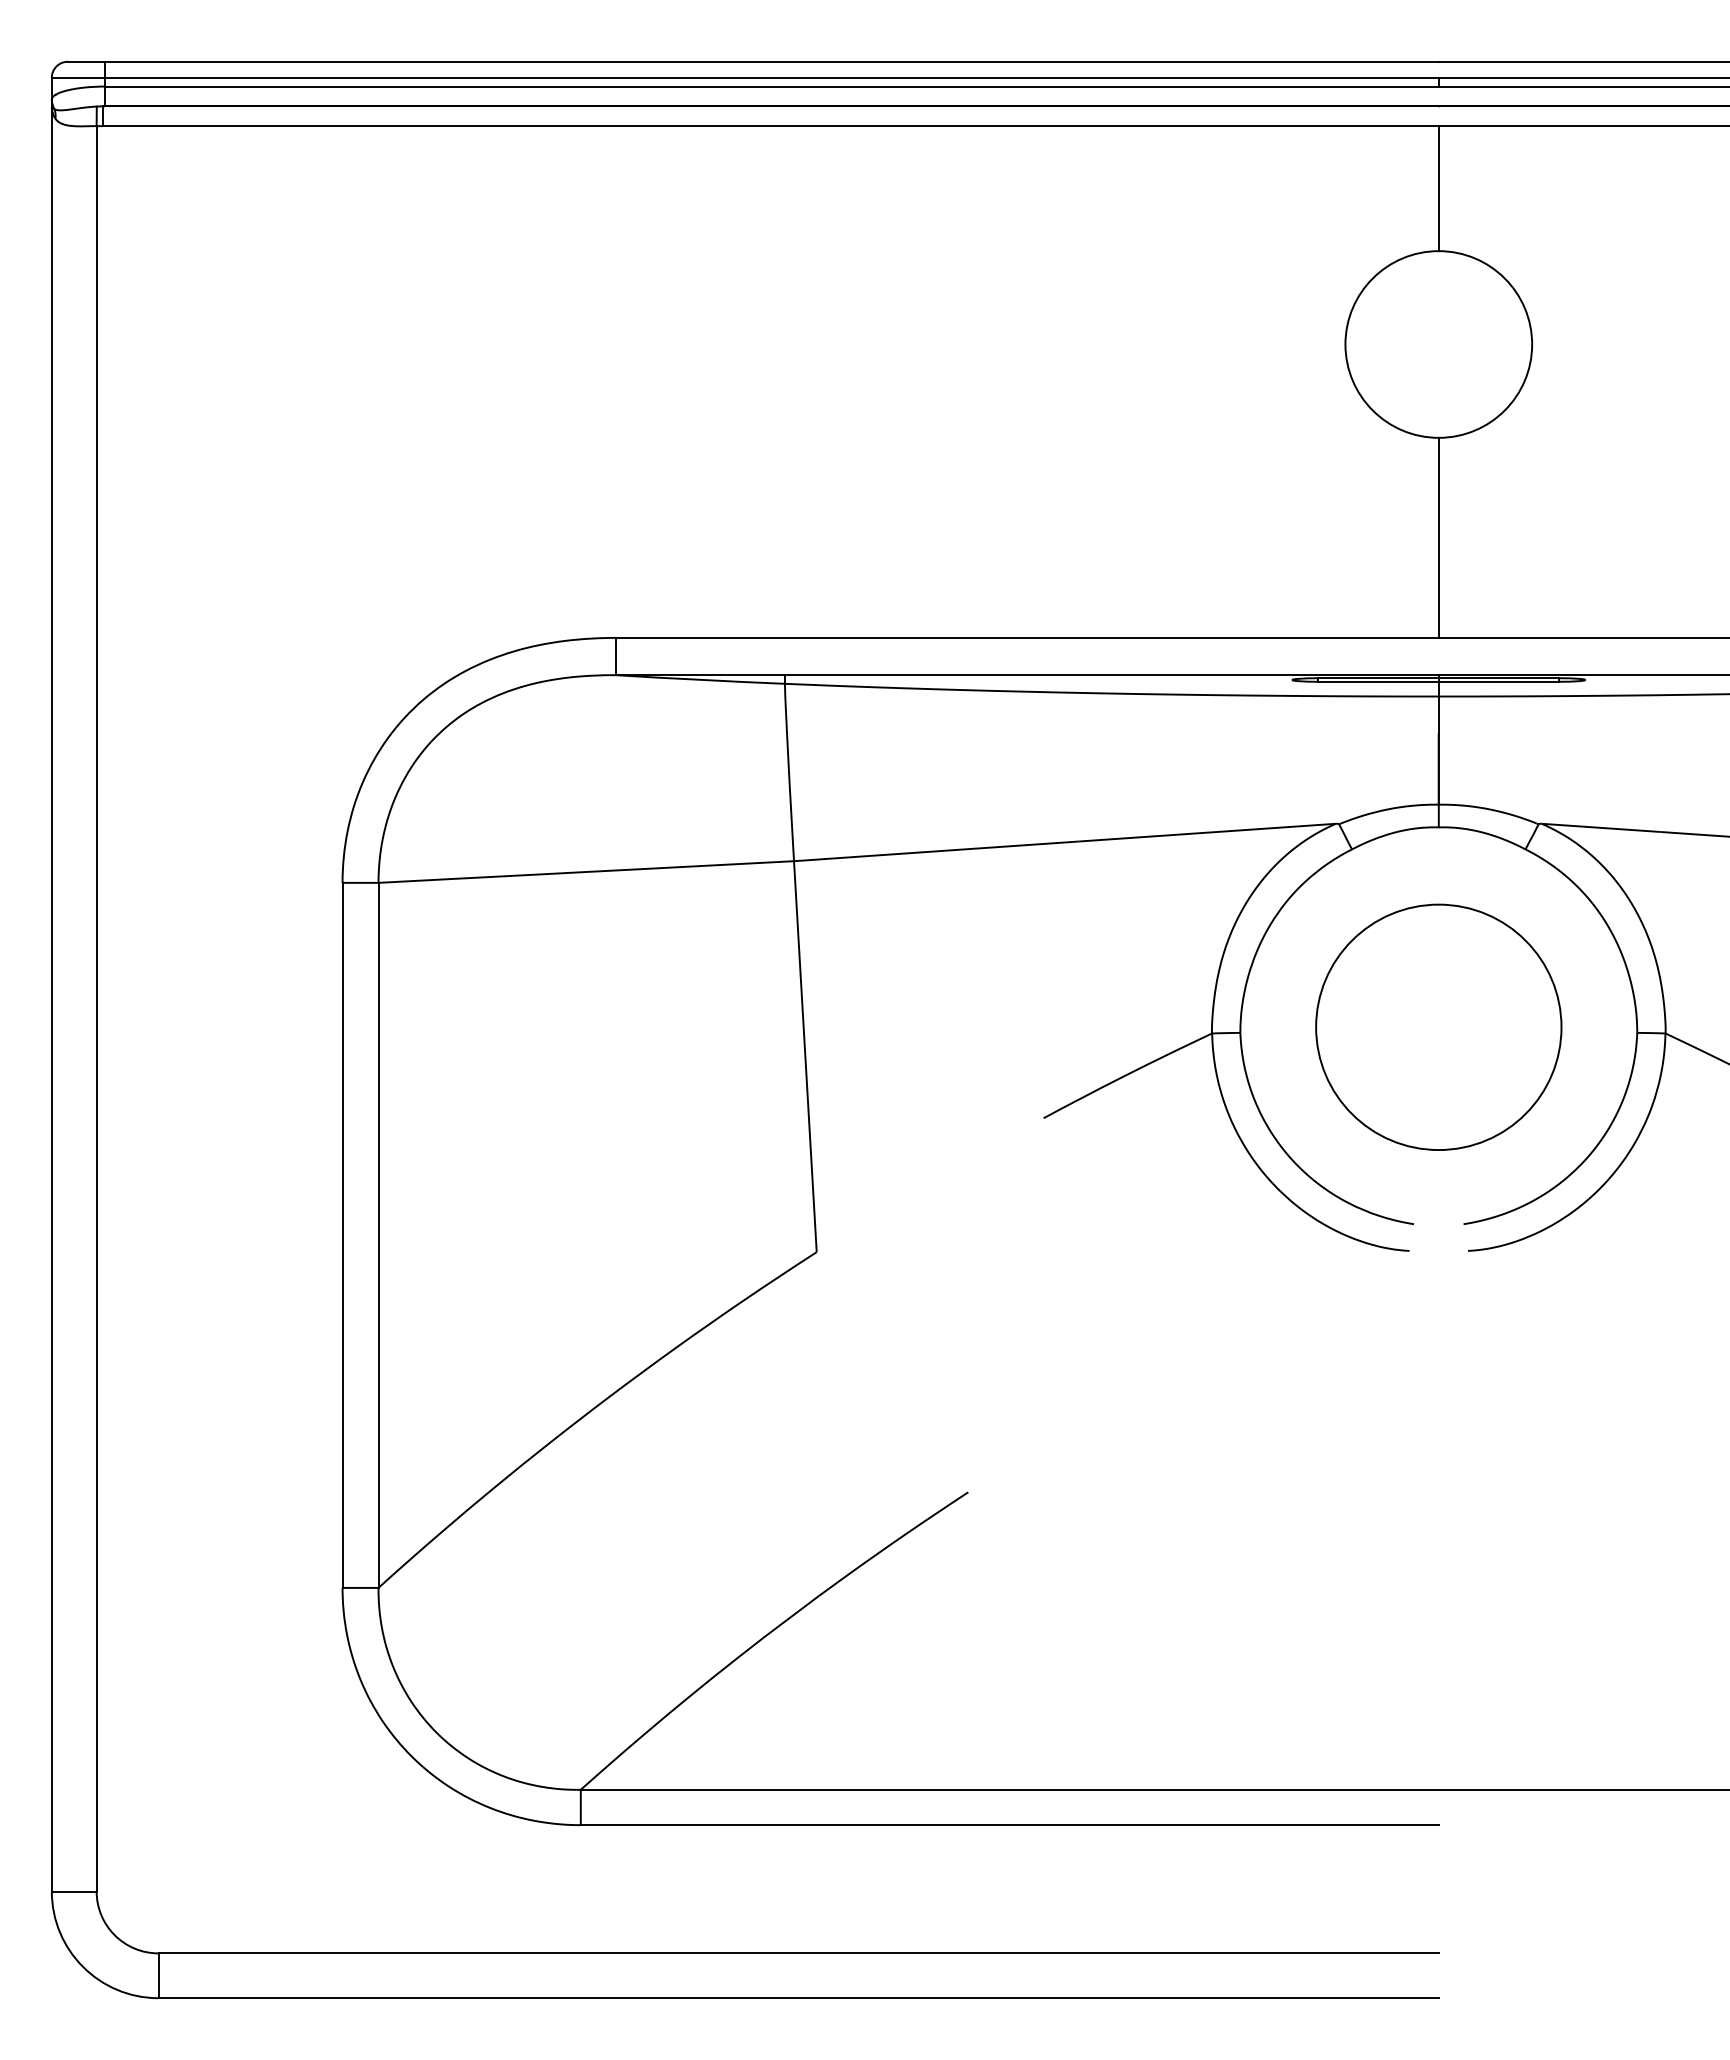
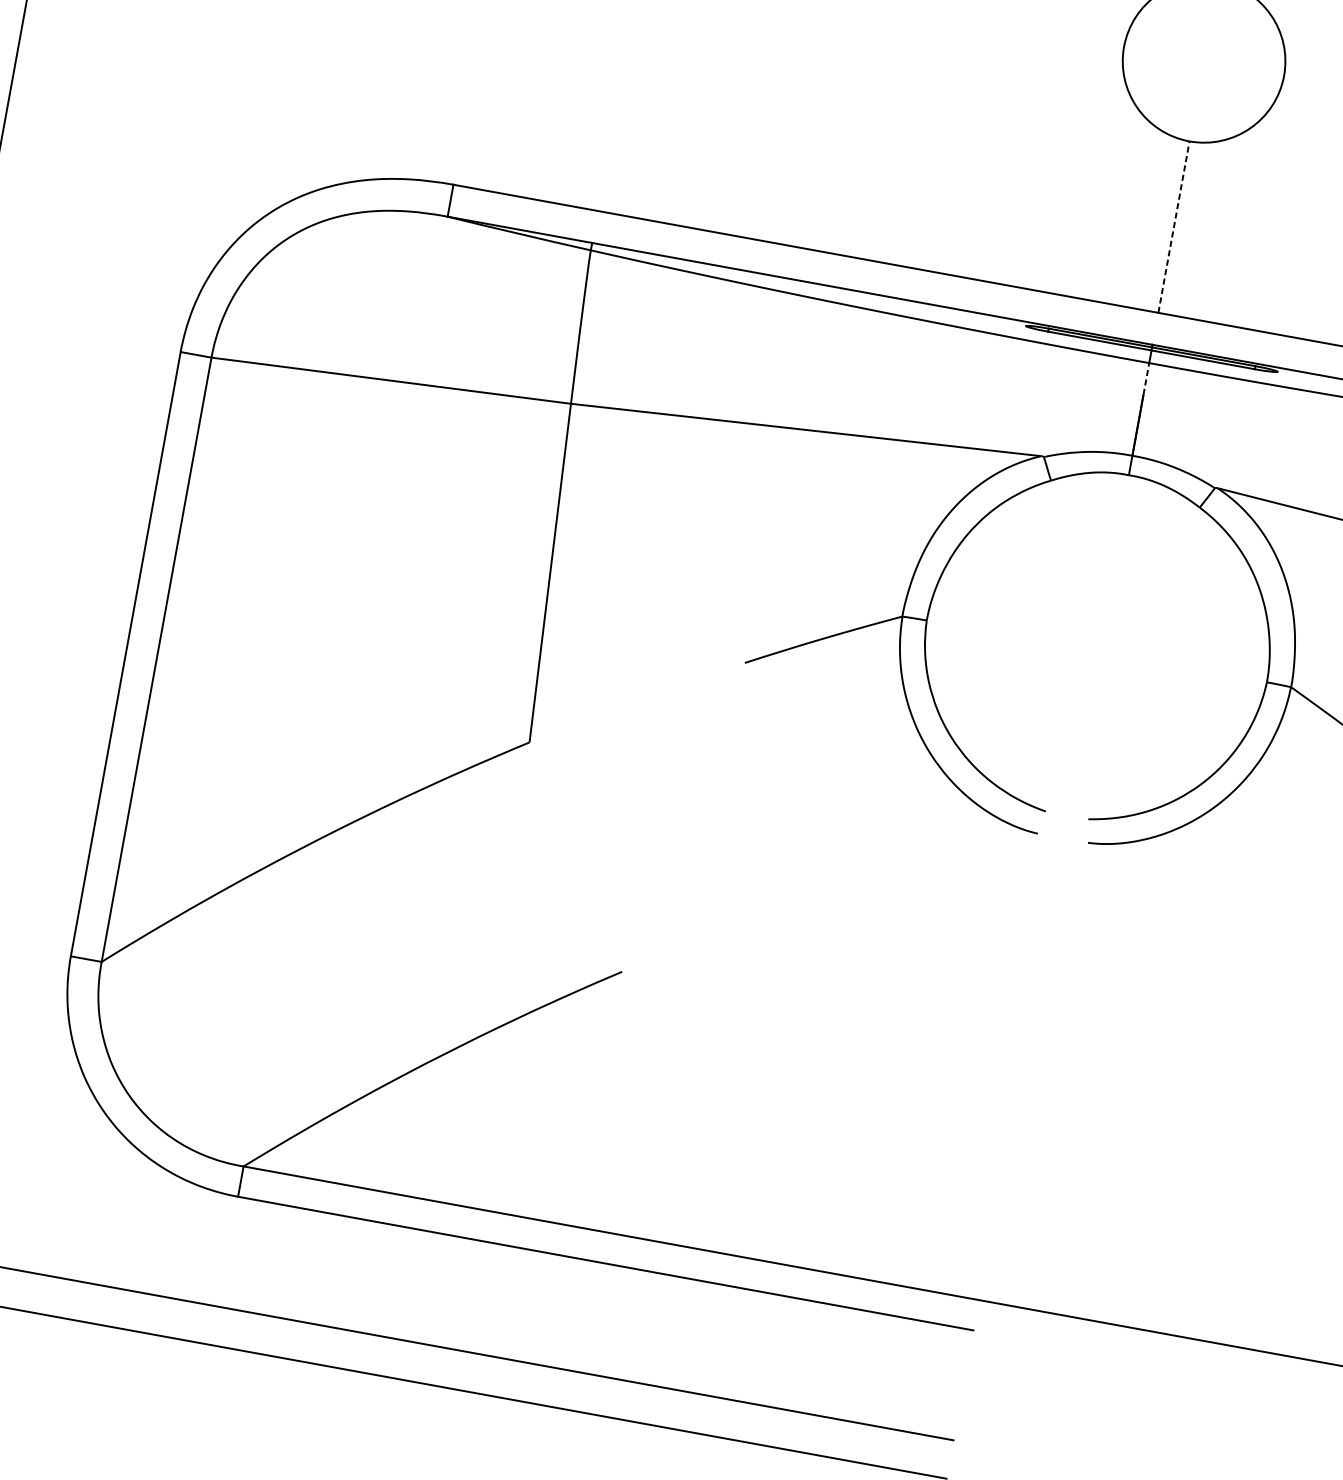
line: (1438, 537) -> (1173, 226), solid -> dashed
line: (1438, 715) -> (1146, 379), solid -> dashed
circle: (1438, 1026) -> (1097, 645), removed

